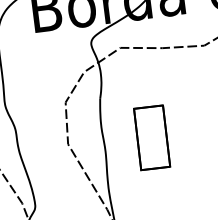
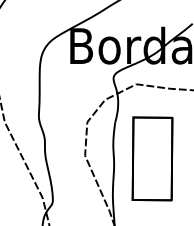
part: (152, 137) -> (152, 158), size x1.67

